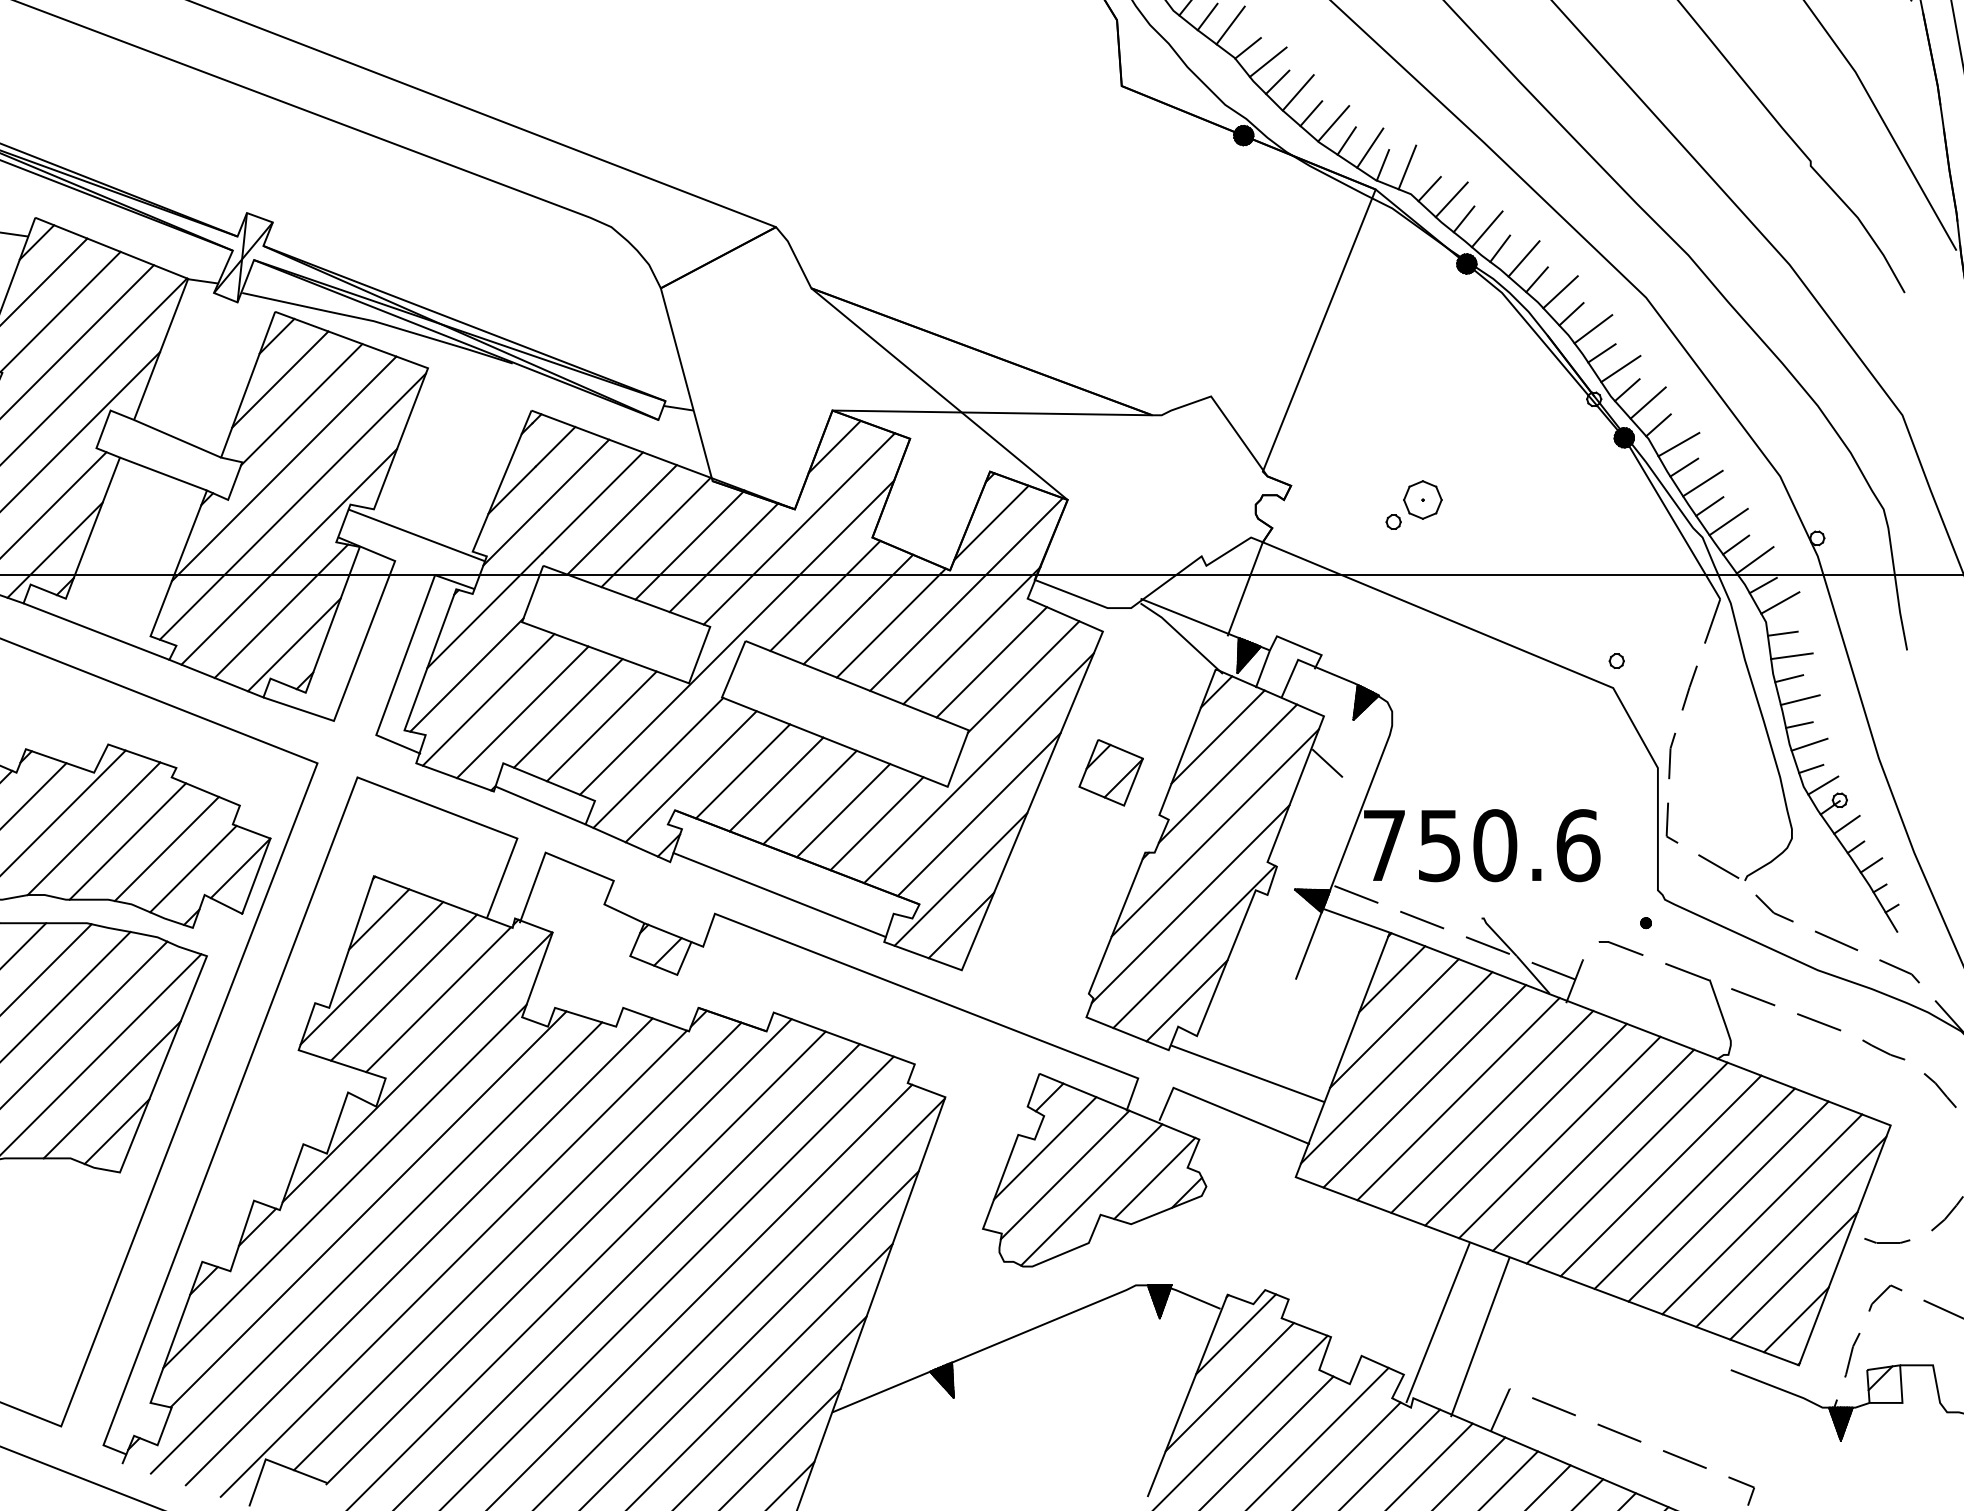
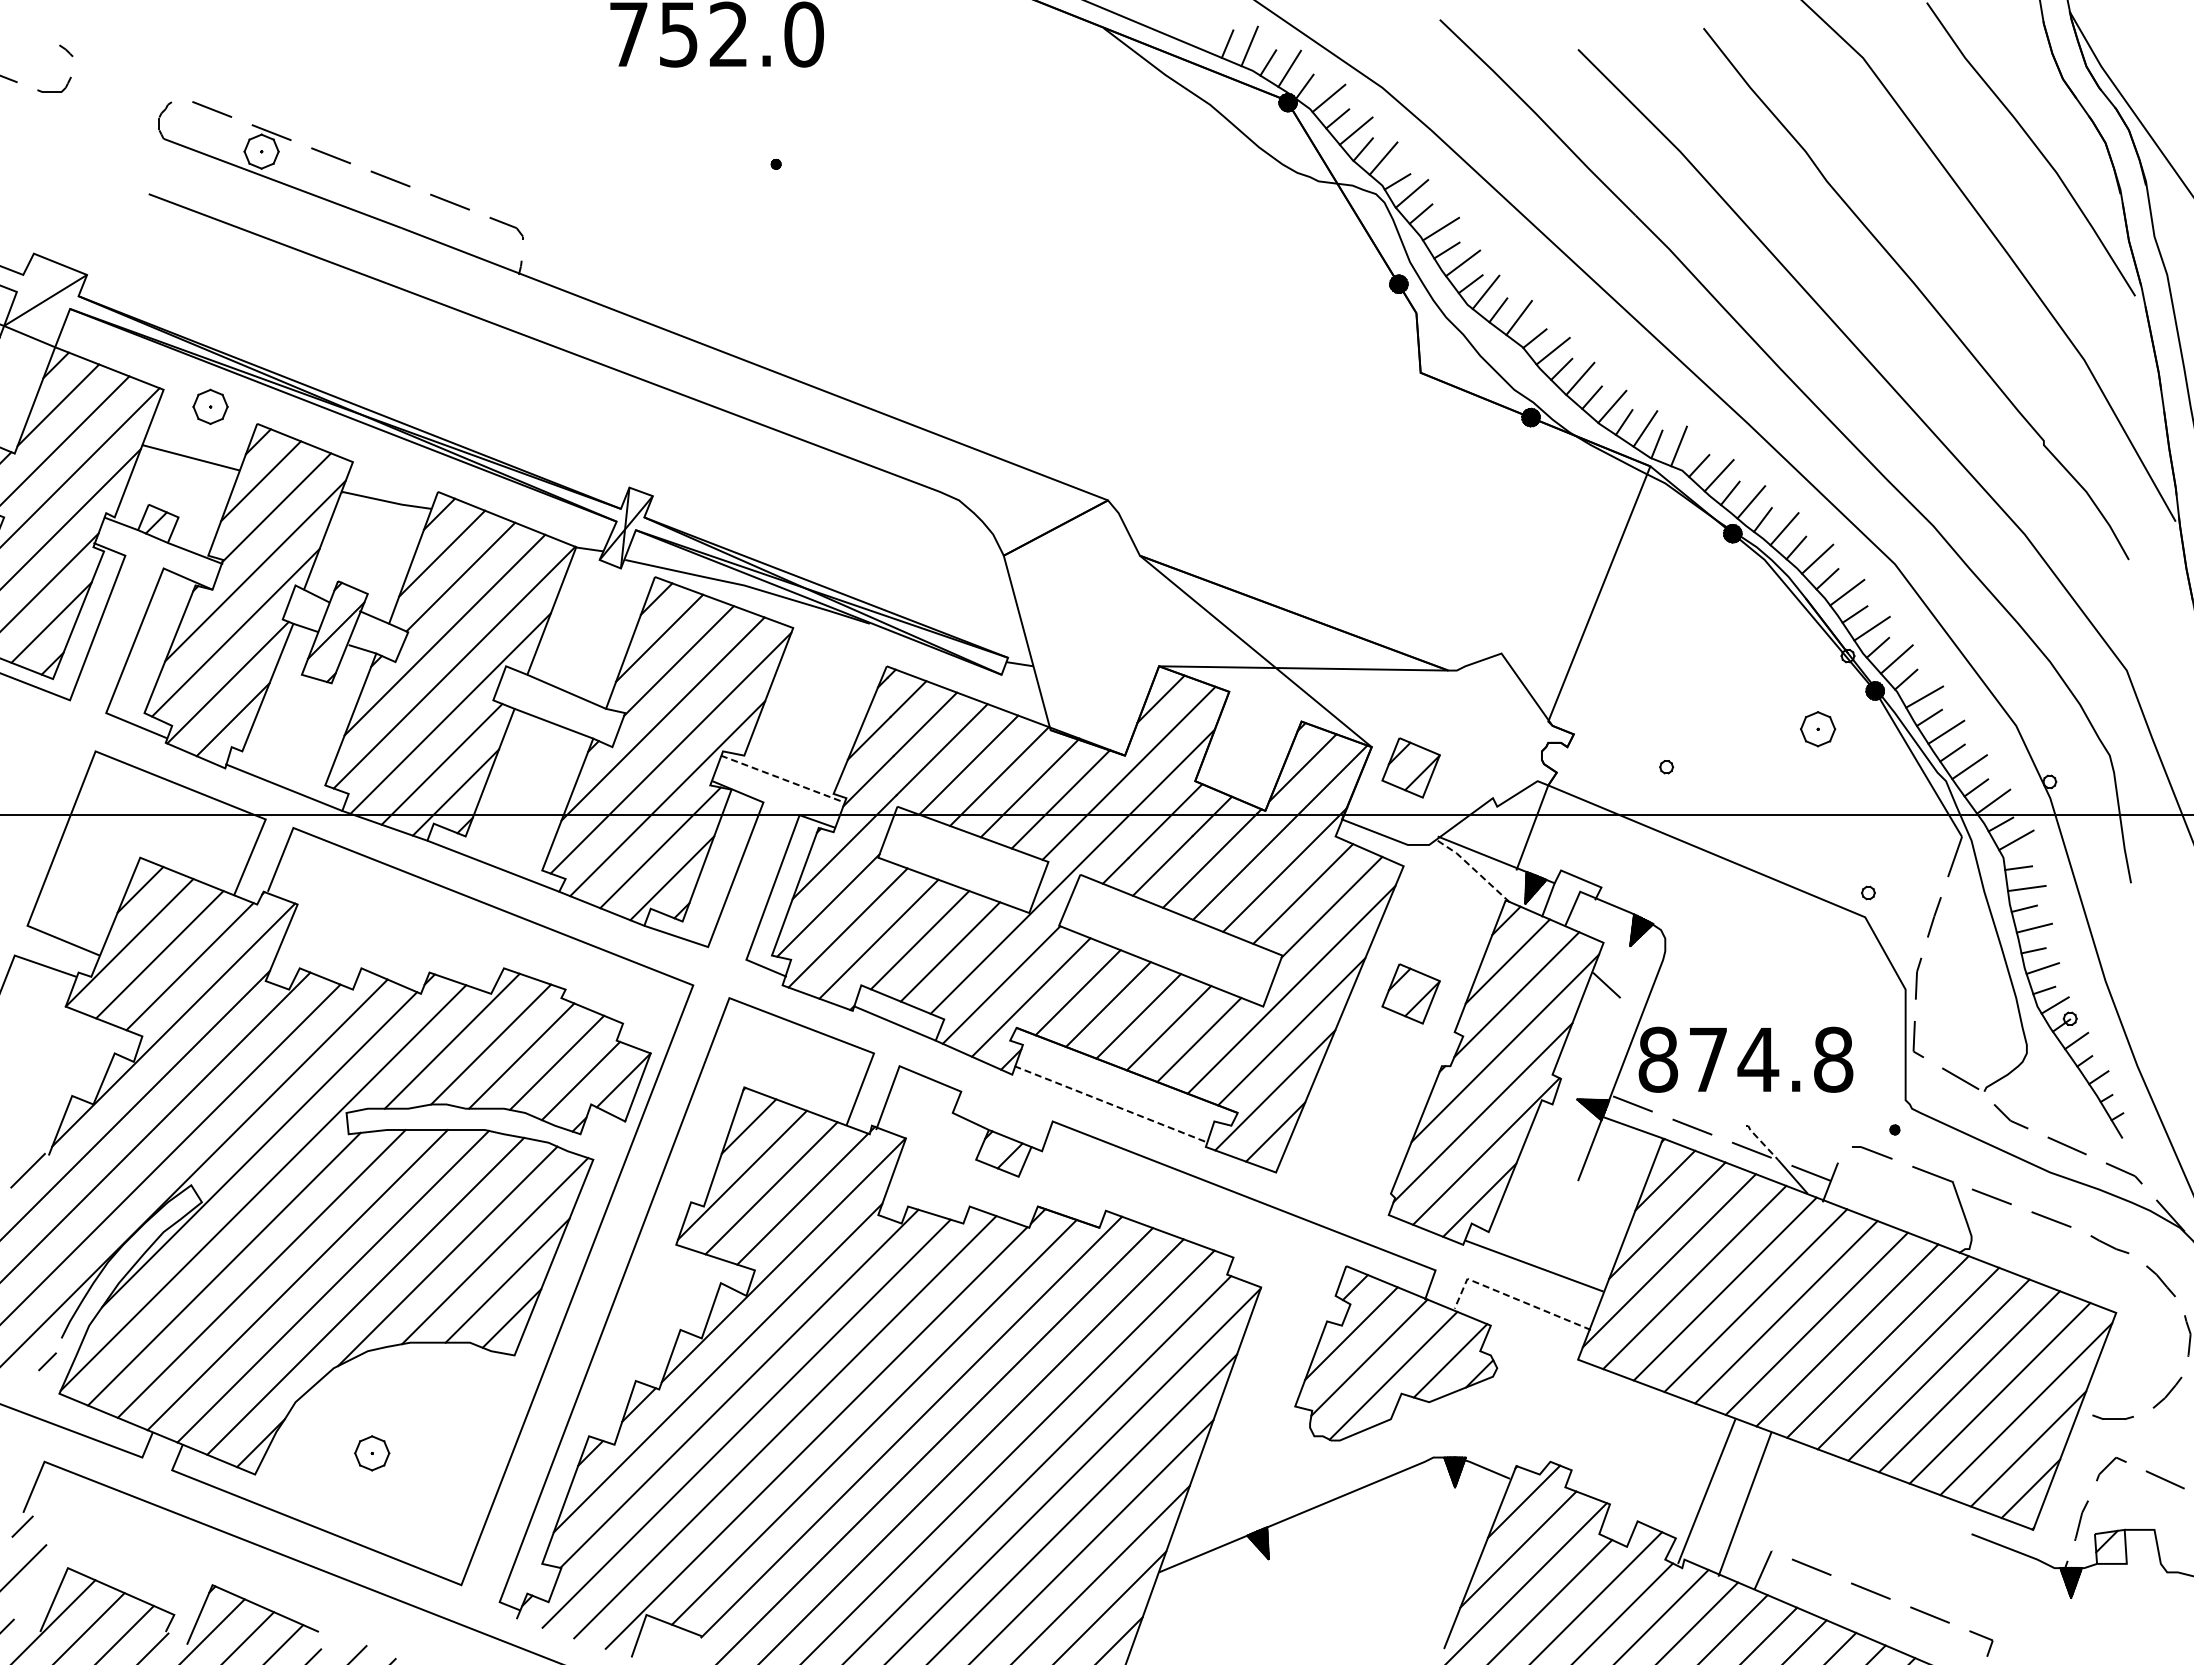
part: (1423, 500) -> (1818, 729), moved
part: (1110, 522) -> (1410, 767), added
line: (416, 535) -> (782, 779), solid -> dashed
line: (1182, 636) -> (1475, 870), solid -> dashed
text: (1480, 845) -> (1745, 1059), 750.6 -> 874.8
line: (779, 895) -> (1111, 1104), solid -> dashed
line: (1498, 935) -> (1761, 1141), solid -> dashed
line: (1224, 1108) -> (1513, 1297), solid -> dashed

